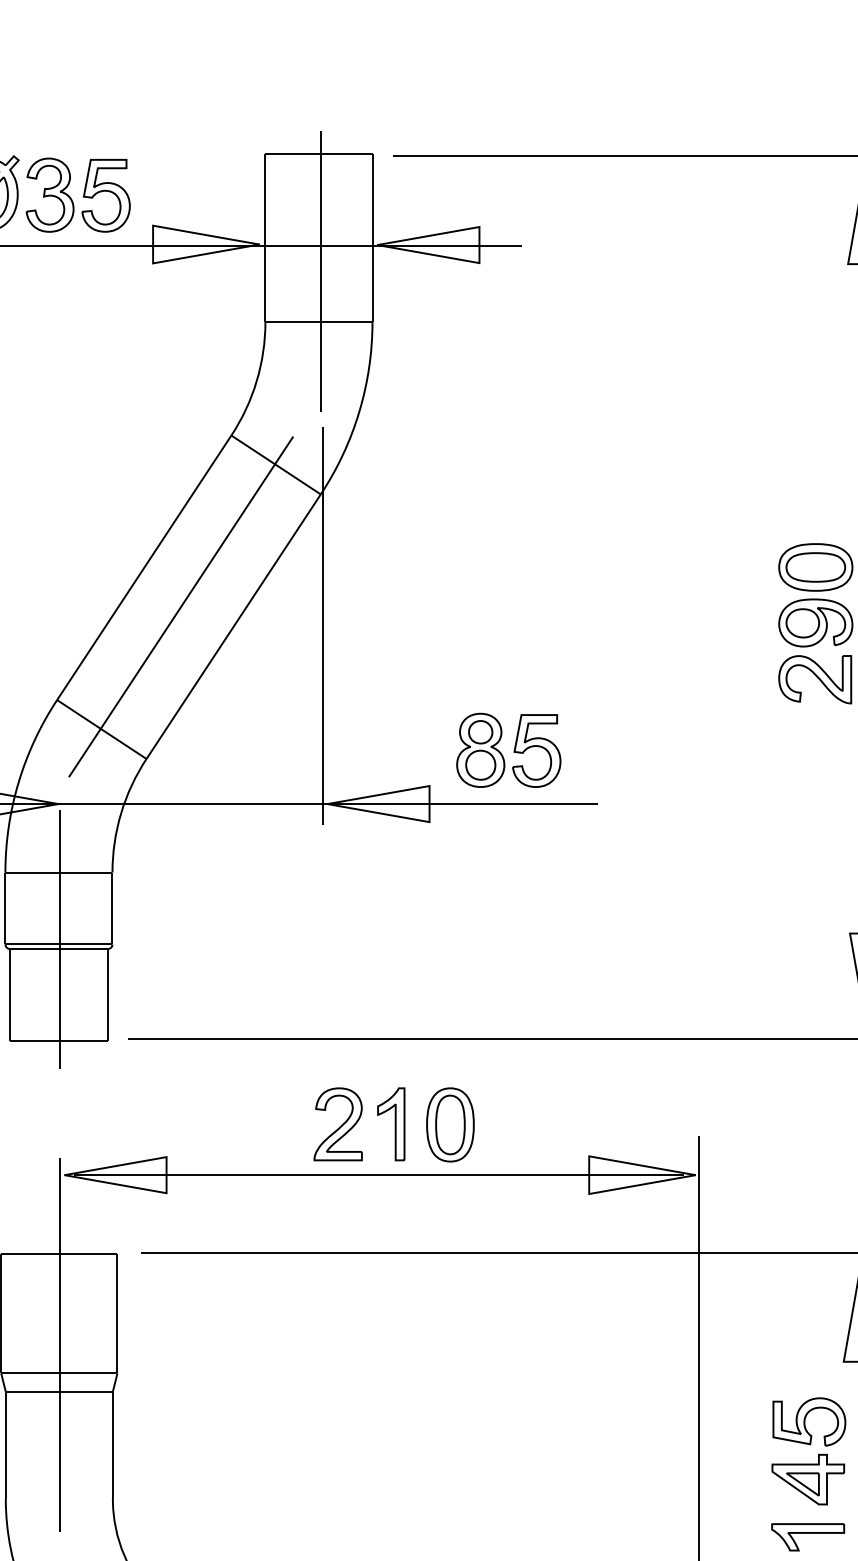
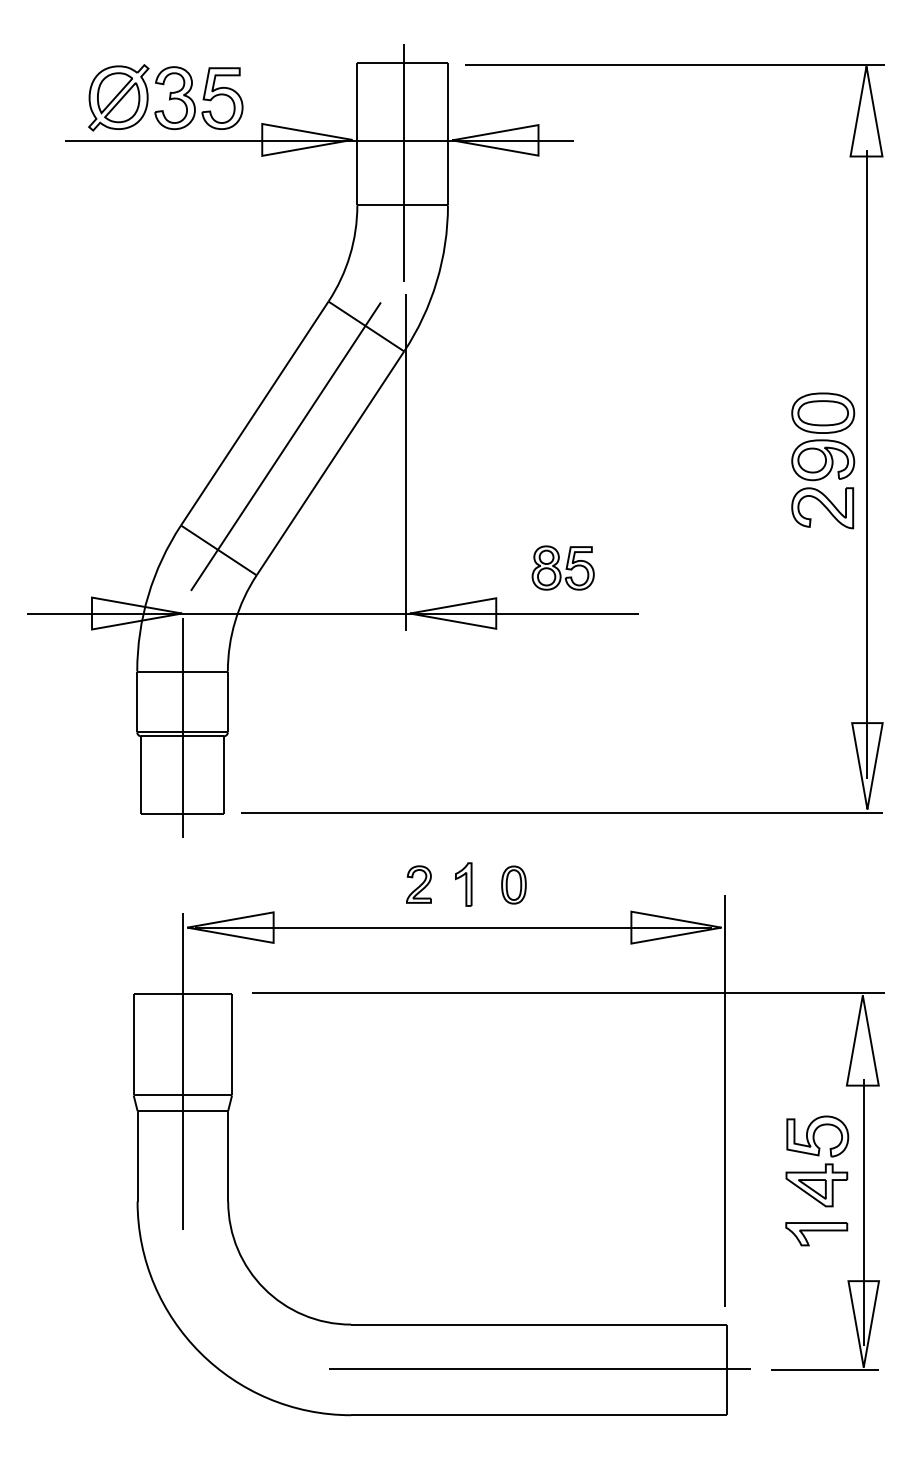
part: (507, 749) -> (562, 567), size x0.7
part: (337, 1124) -> (418, 884), size x0.6
part: (390, 1124) -> (463, 884), size x0.7
part: (449, 1124) -> (513, 884), size x0.6

